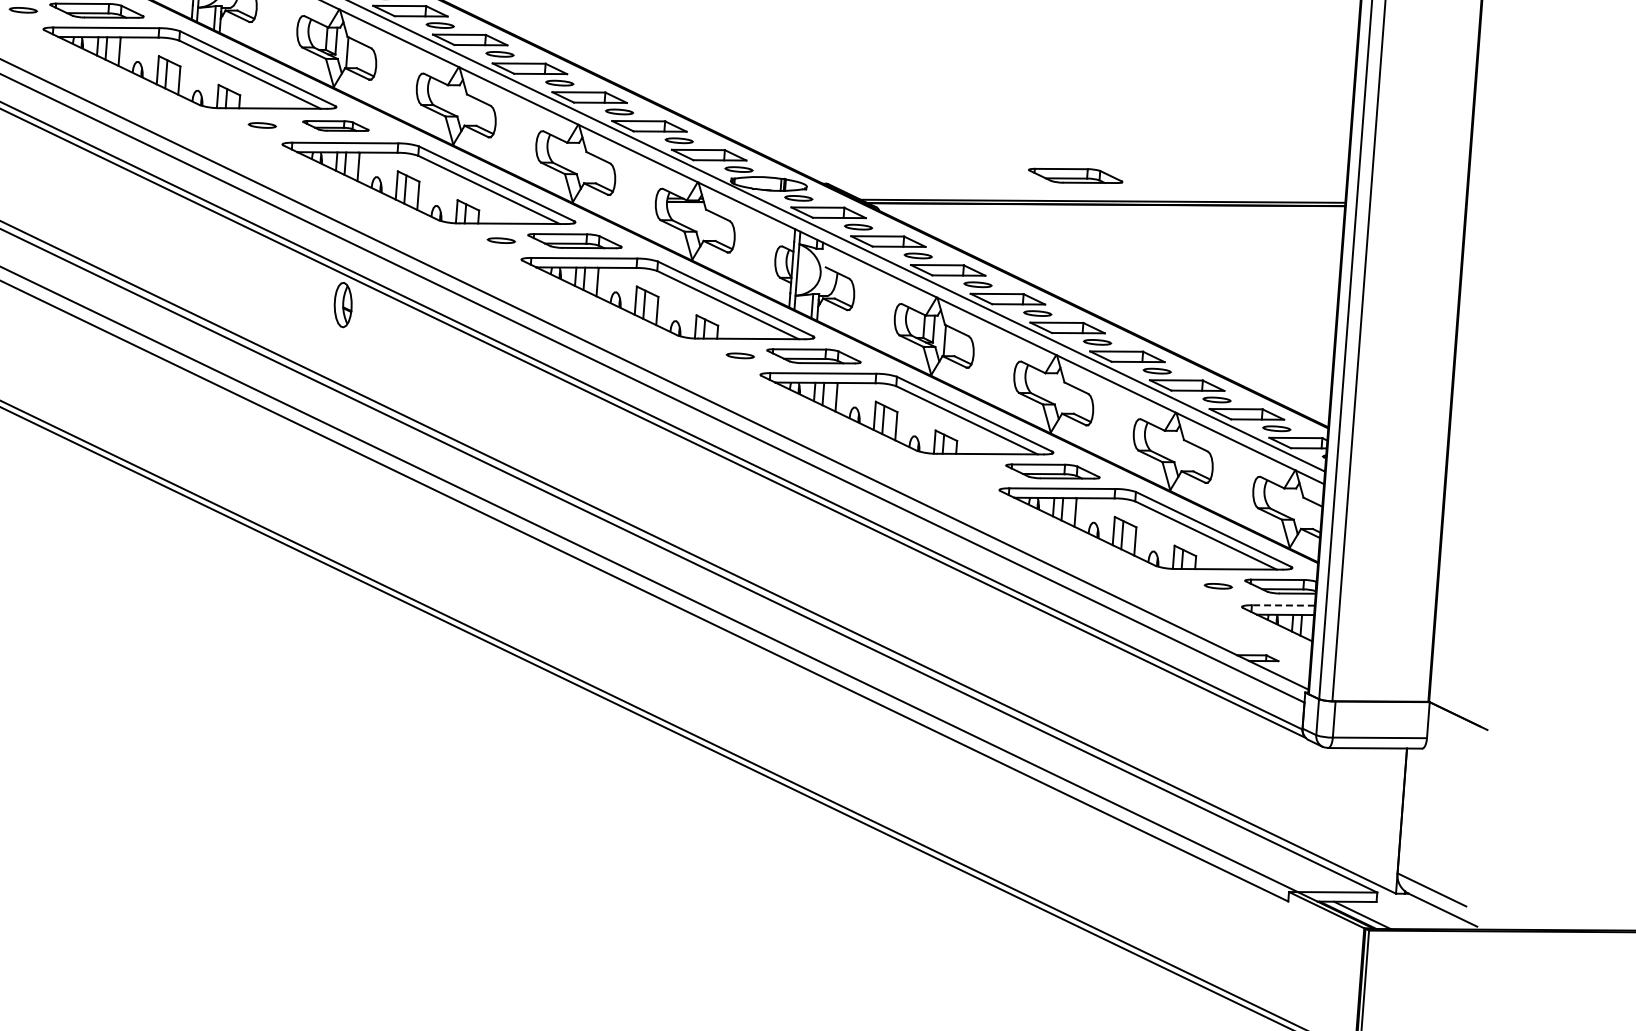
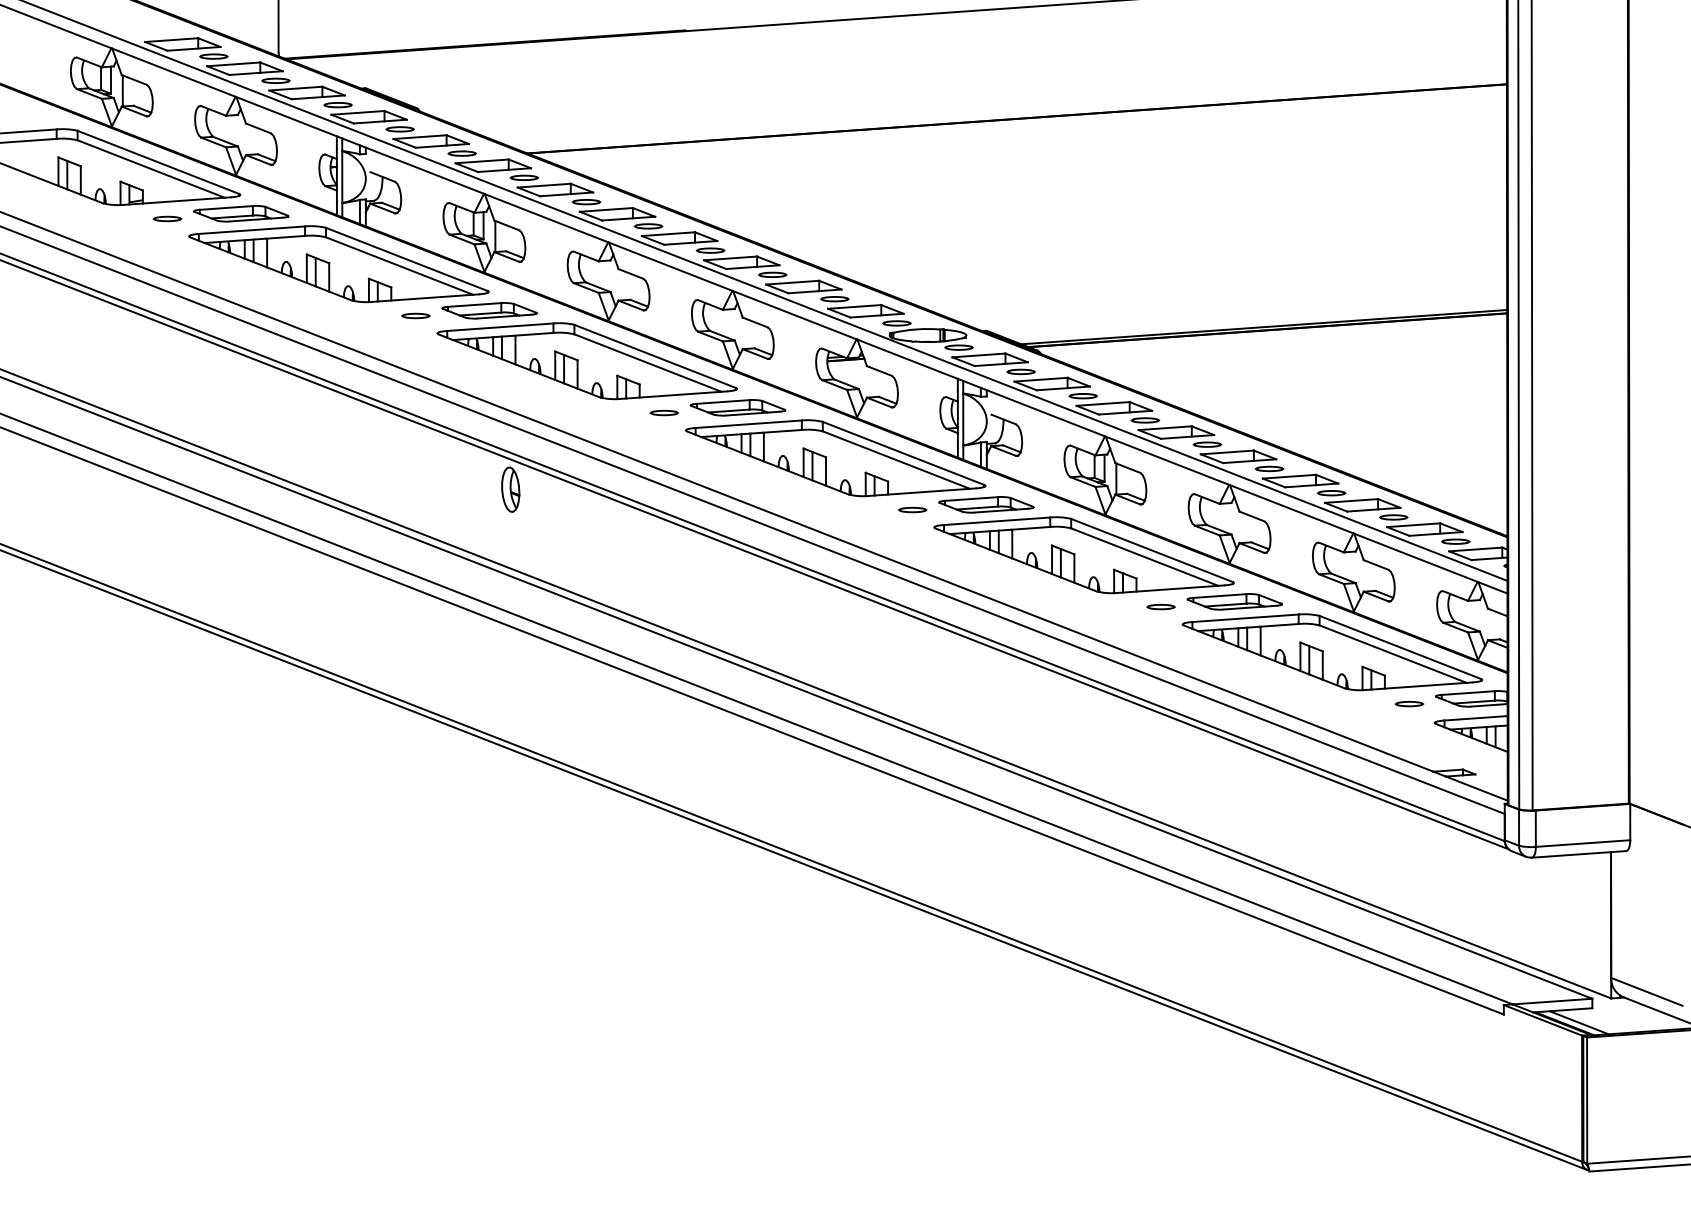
part: (335, 125) -> (489, 310), size x1.43
part: (1075, 175) -> (1234, 303), removed
part: (978, 470) -> (1160, 606), added
line: (1283, 605) -> (1476, 718), dashed -> solid

